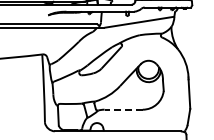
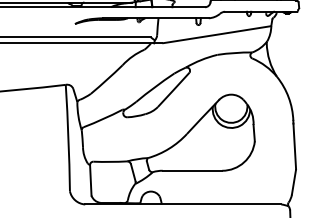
line: (123, 109) -> (192, 170), dashed -> solid

